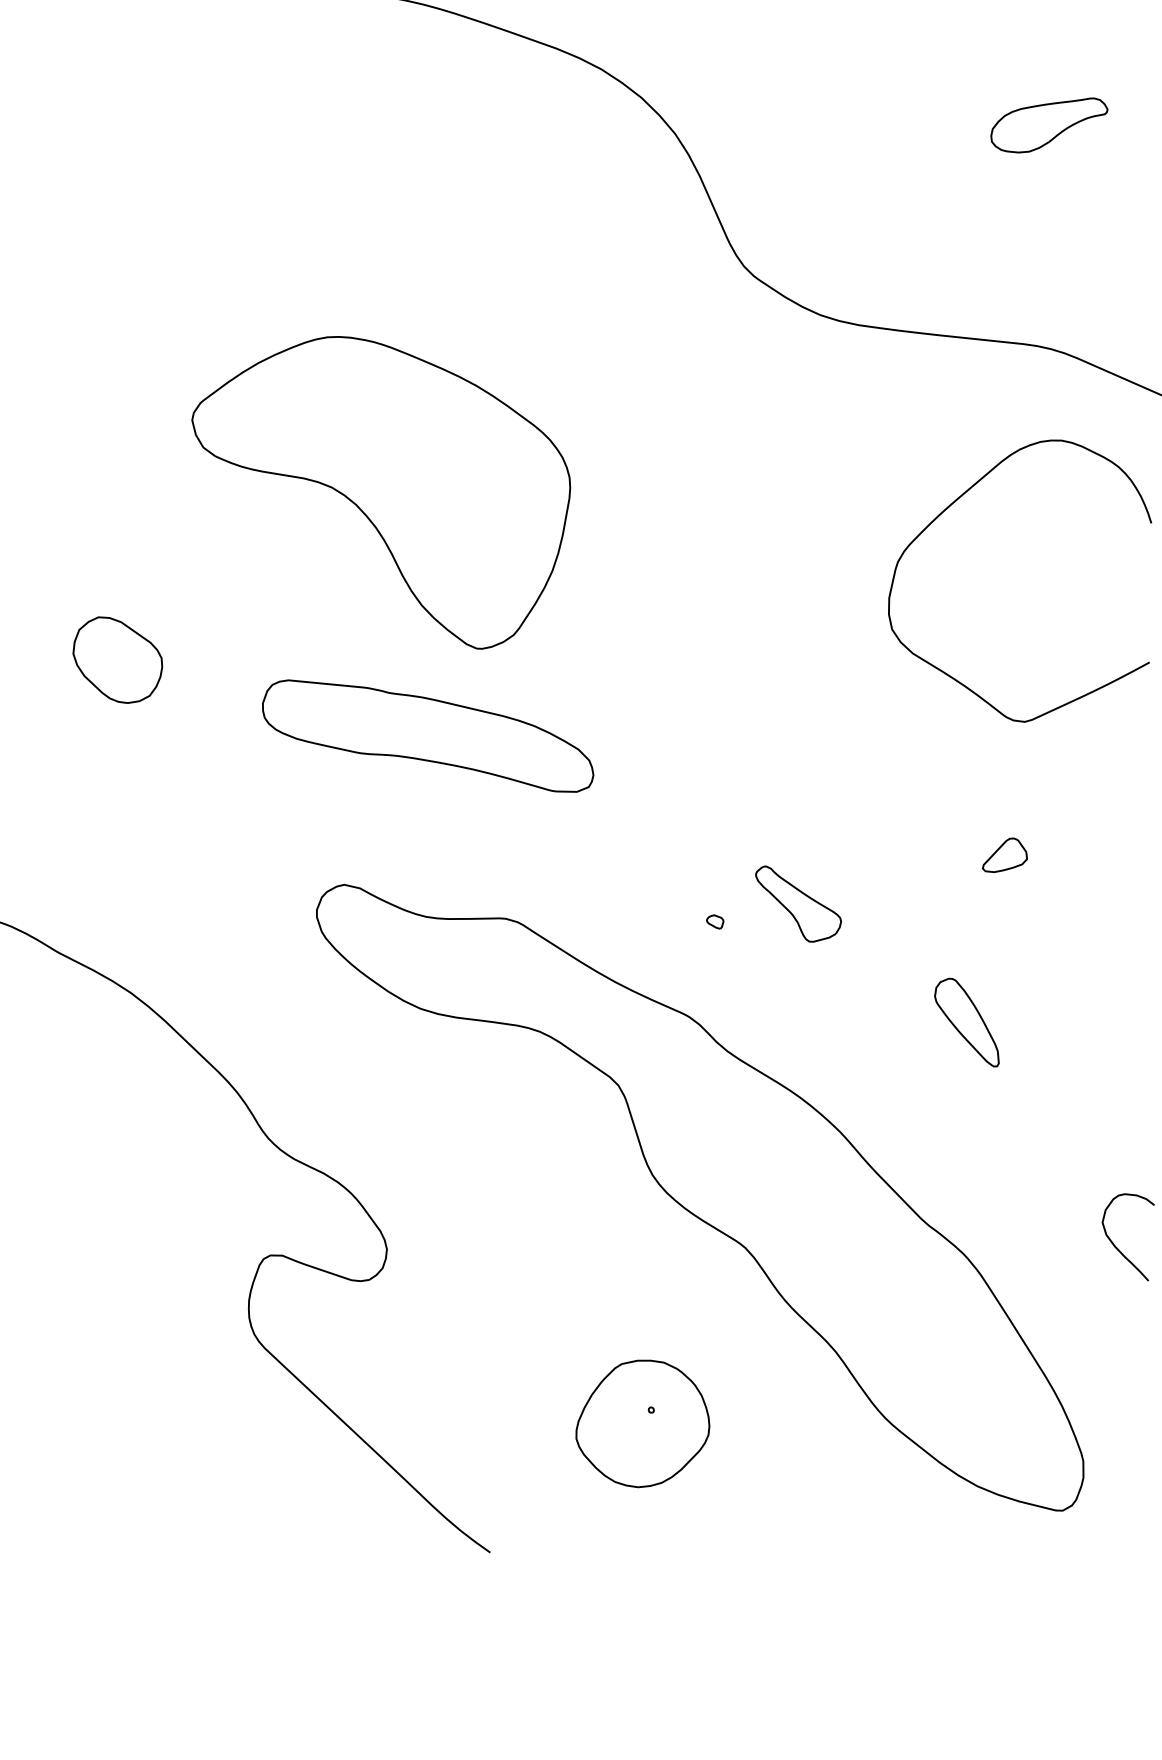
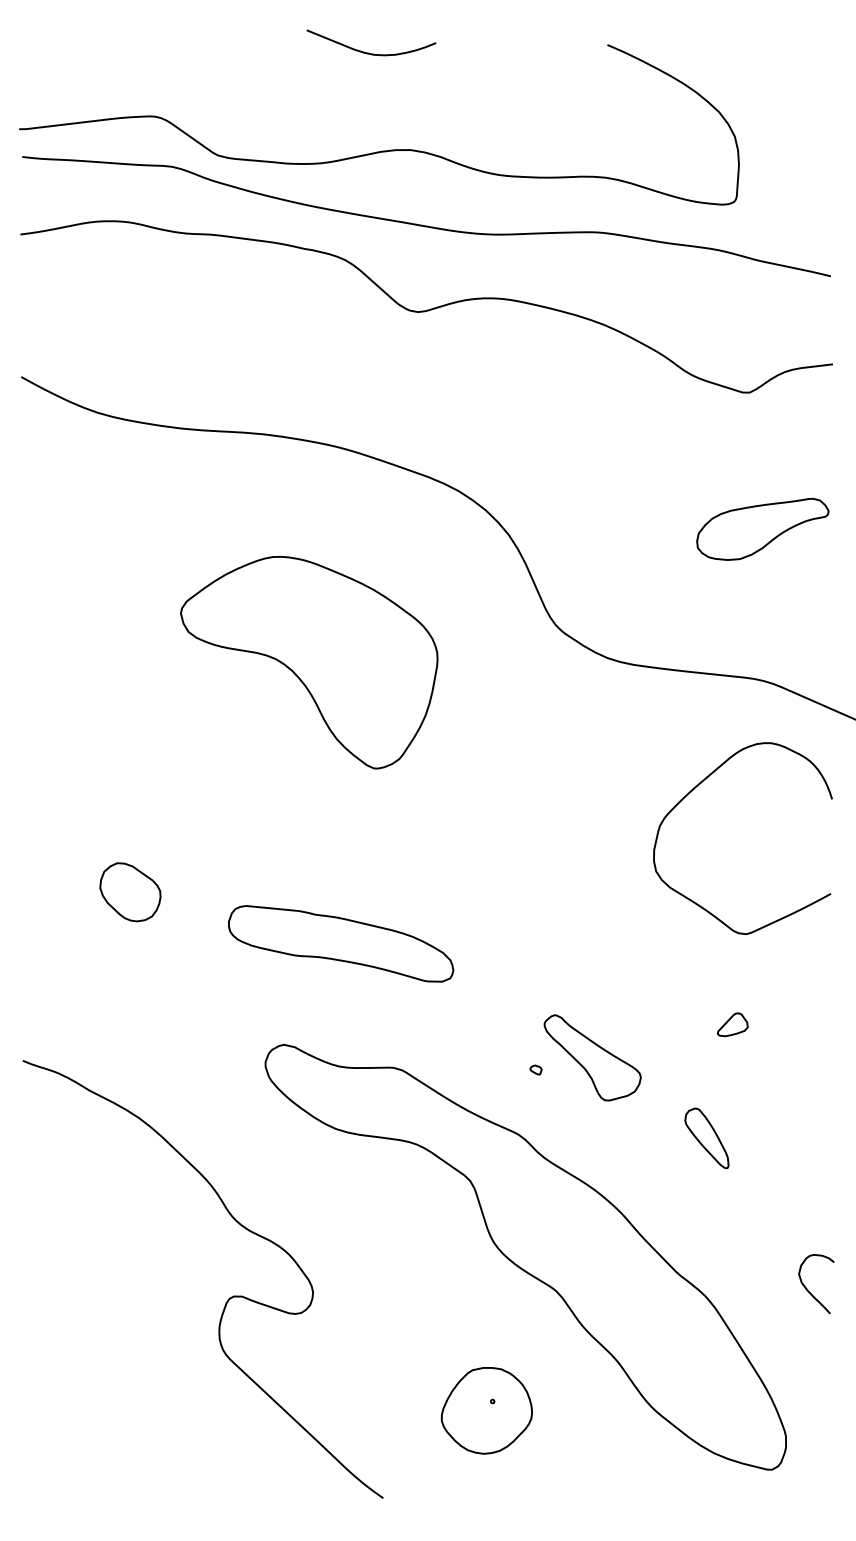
part: (1048, 124) -> (762, 528), size x1.67
part: (381, 492) -> (309, 662), moved
part: (798, 903) -> (592, 1057), size x1.67

